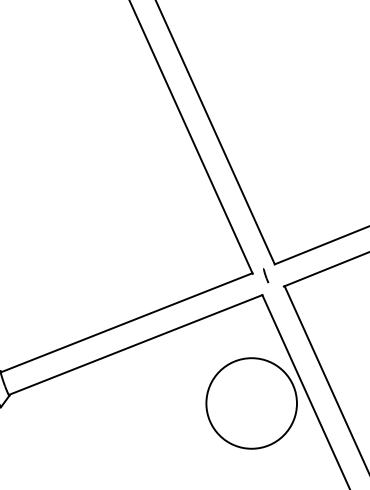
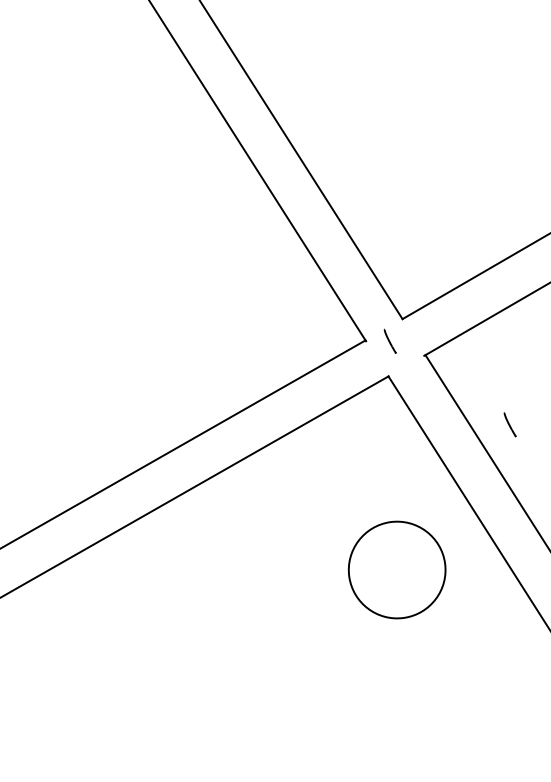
line: (326, 331) -> (510, 424), added
circle: (251, 403) -> (396, 570), size x0.6

